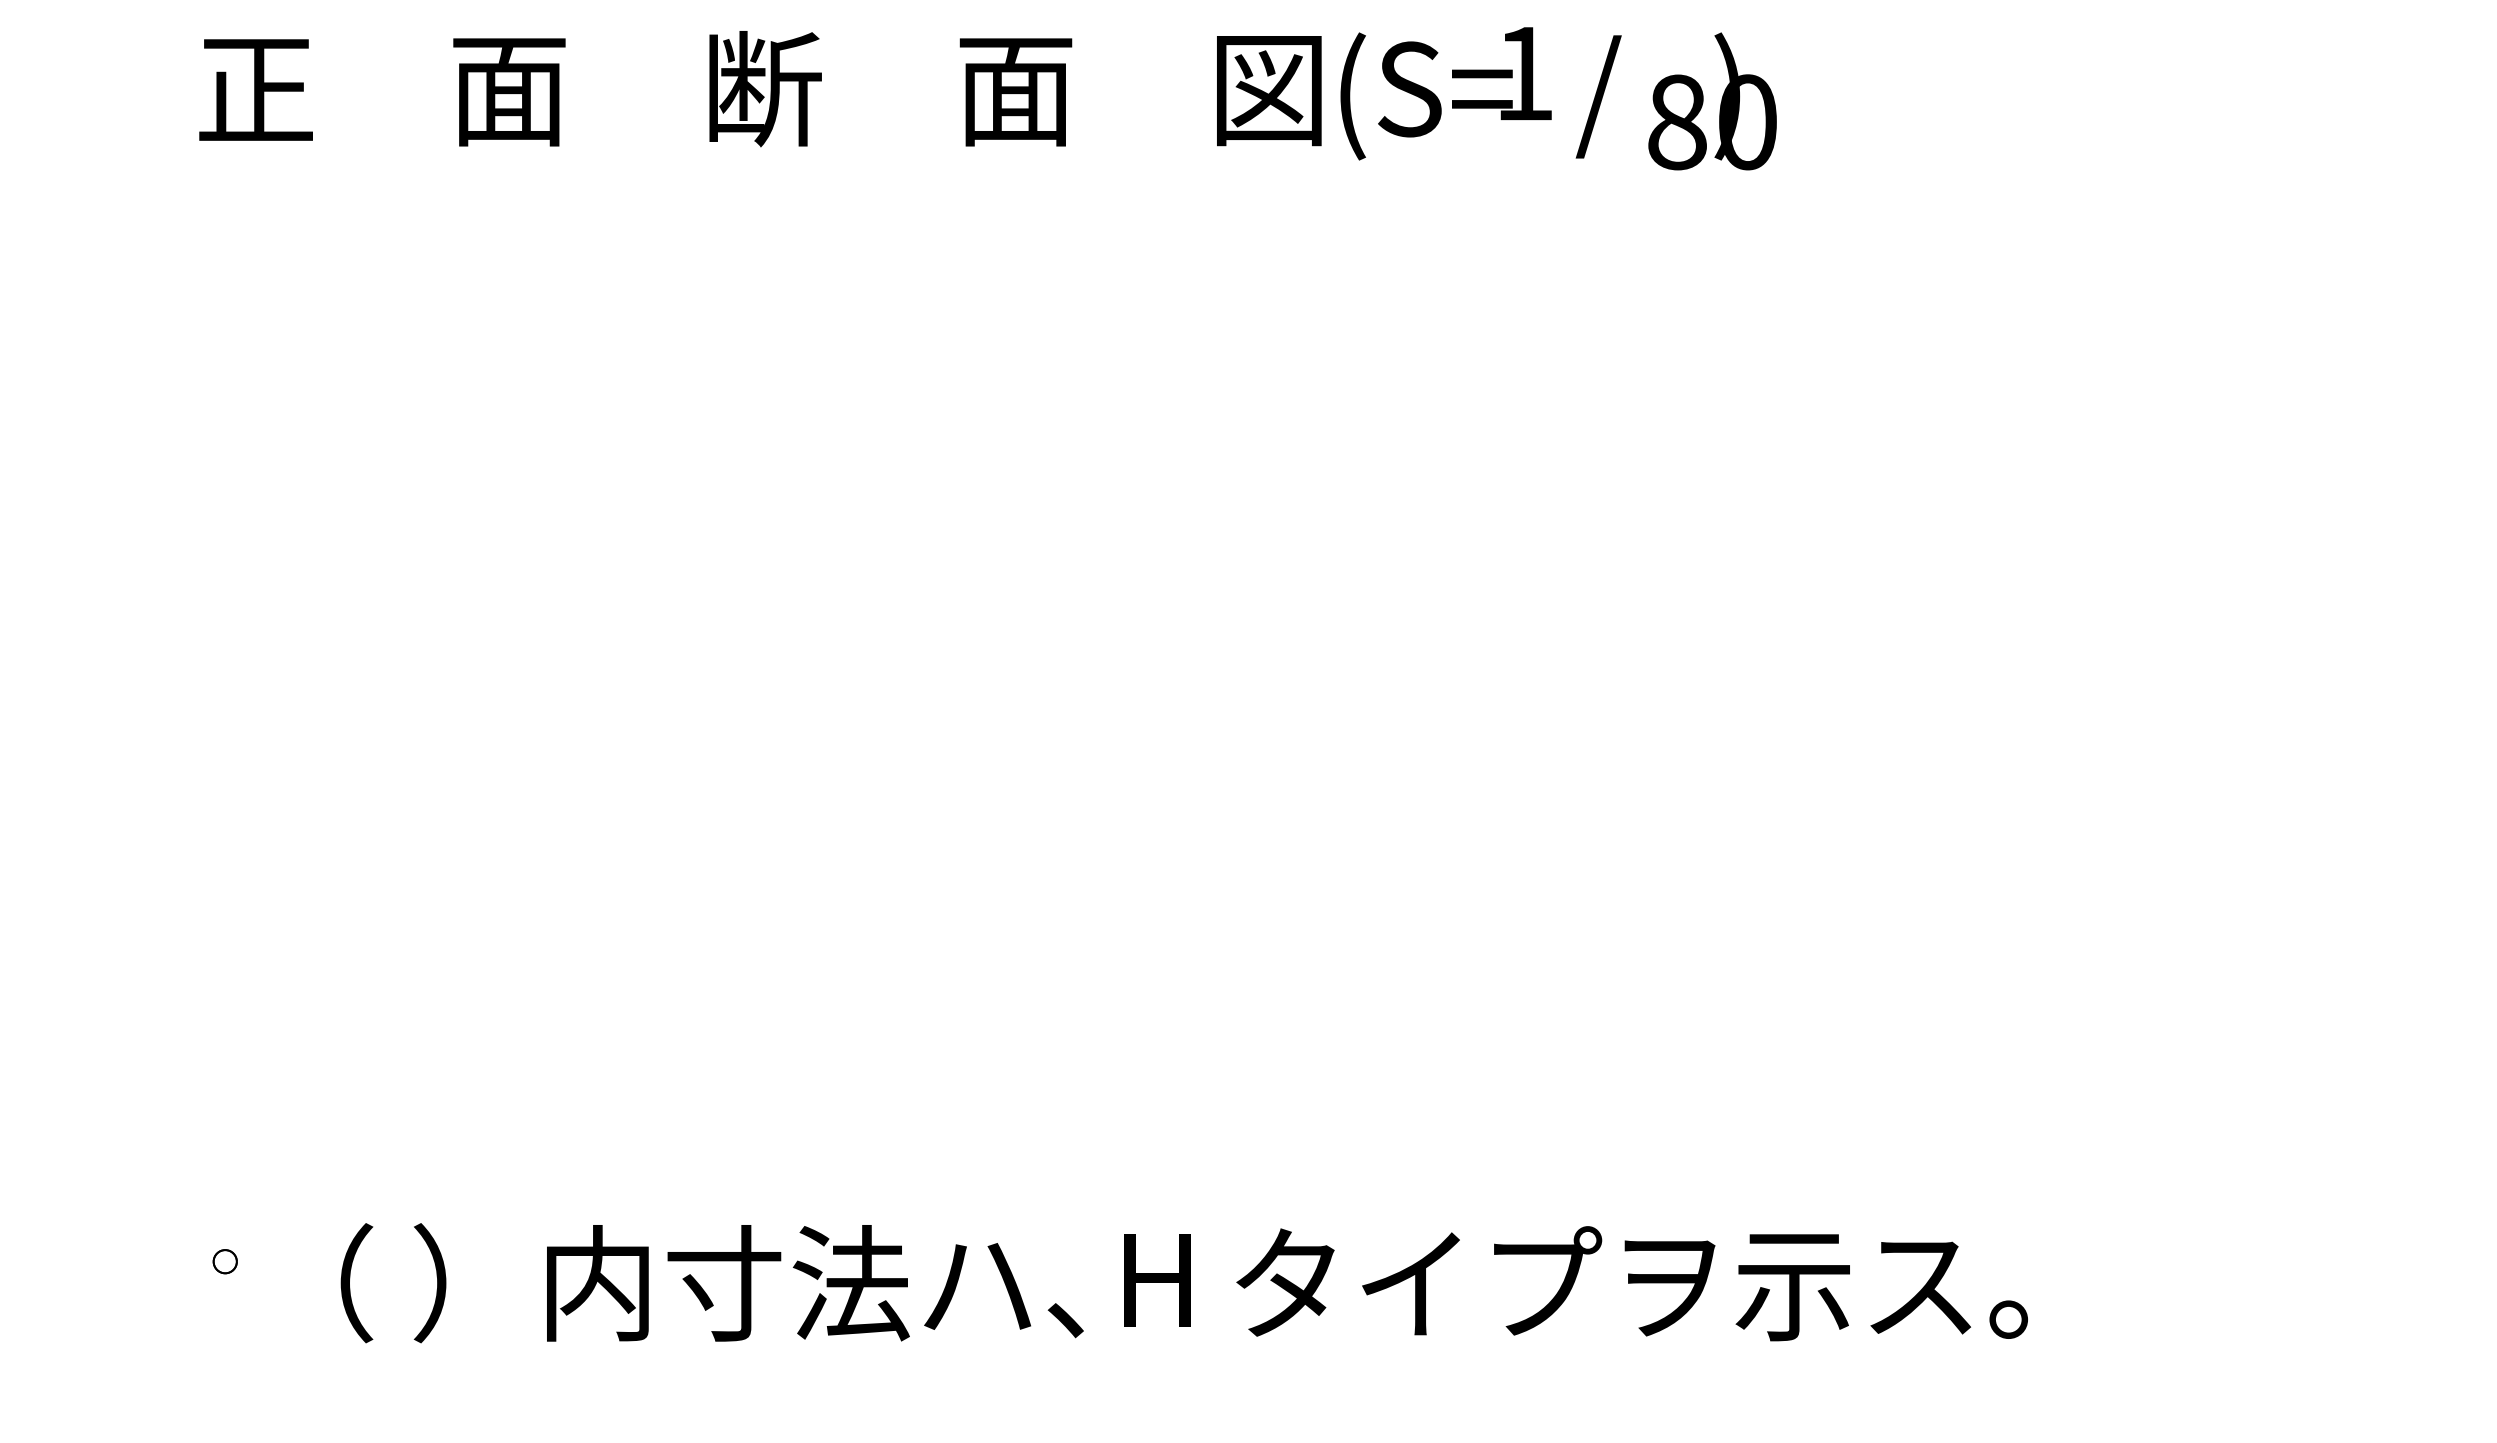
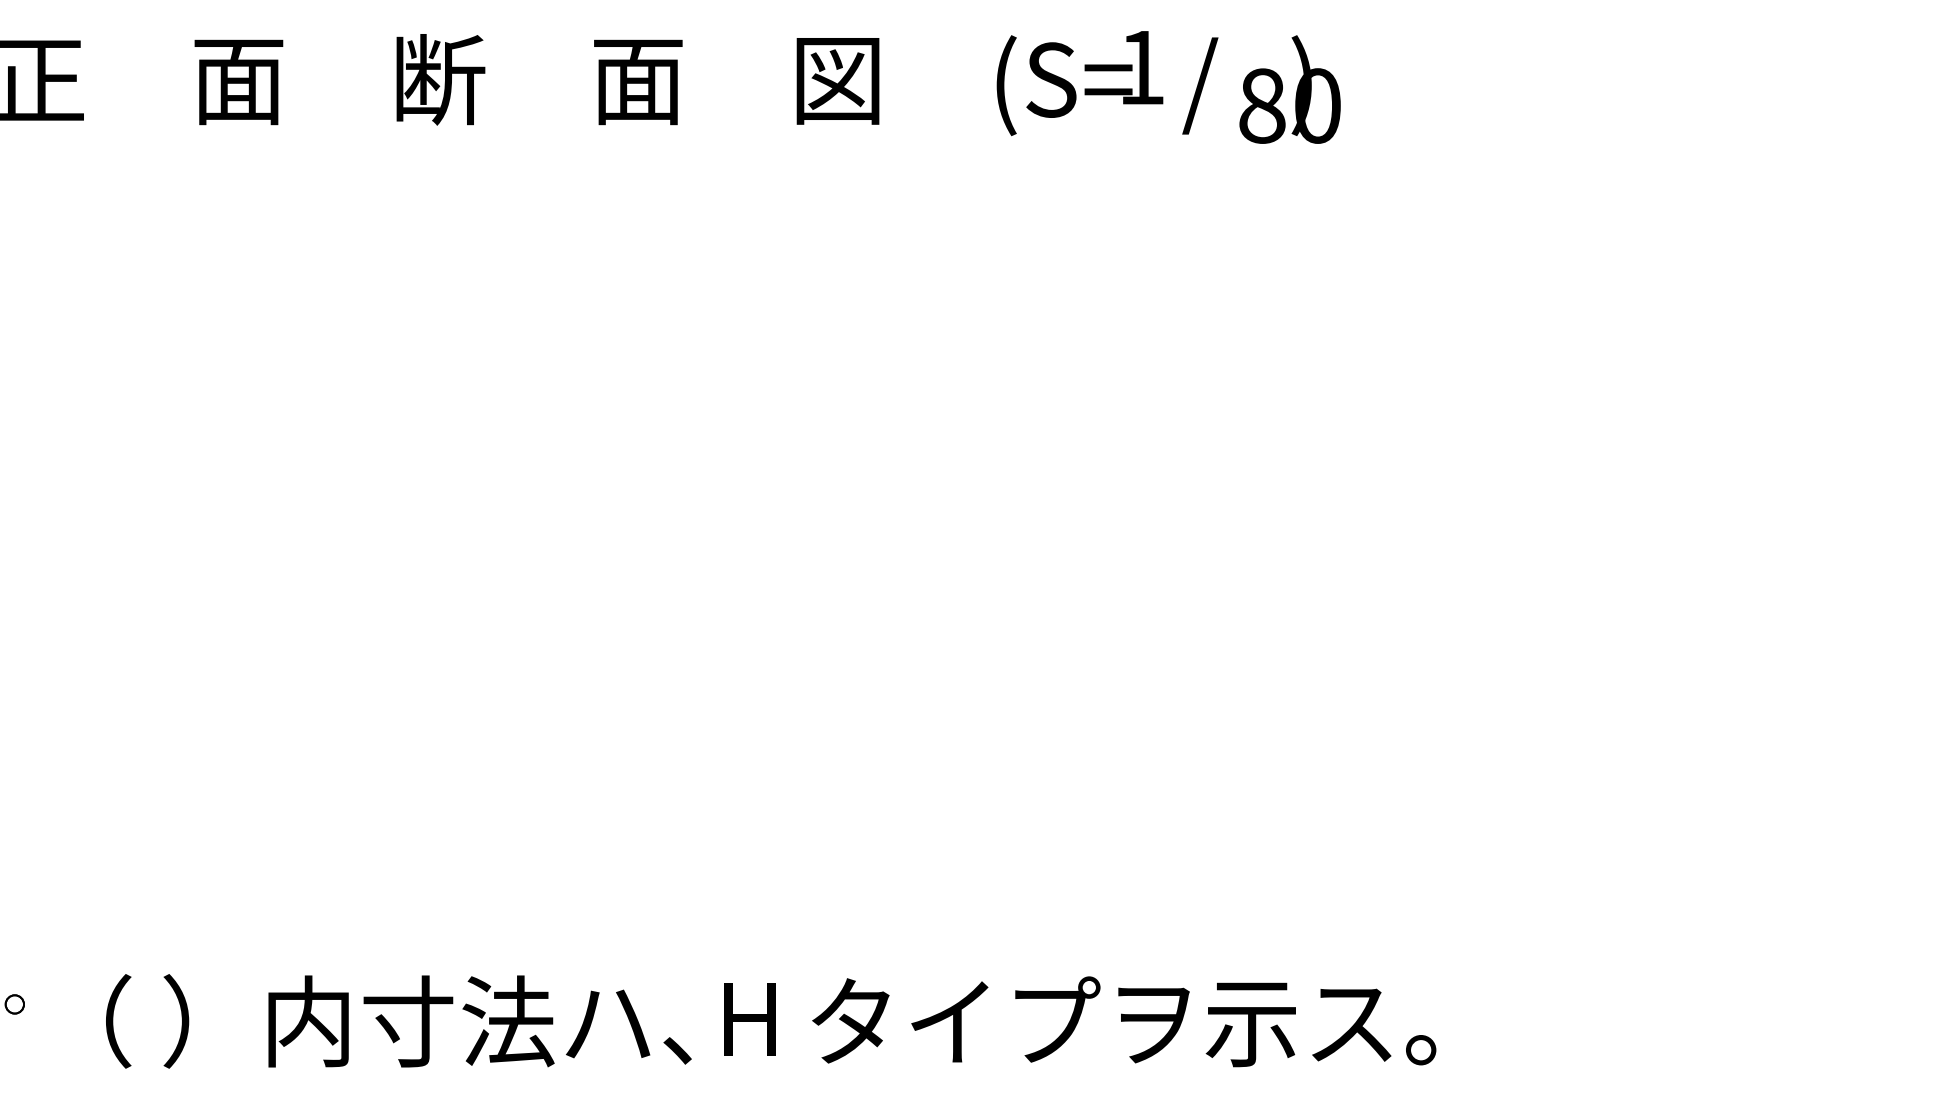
text: (1558, 98) -> (1168, 87), moved

